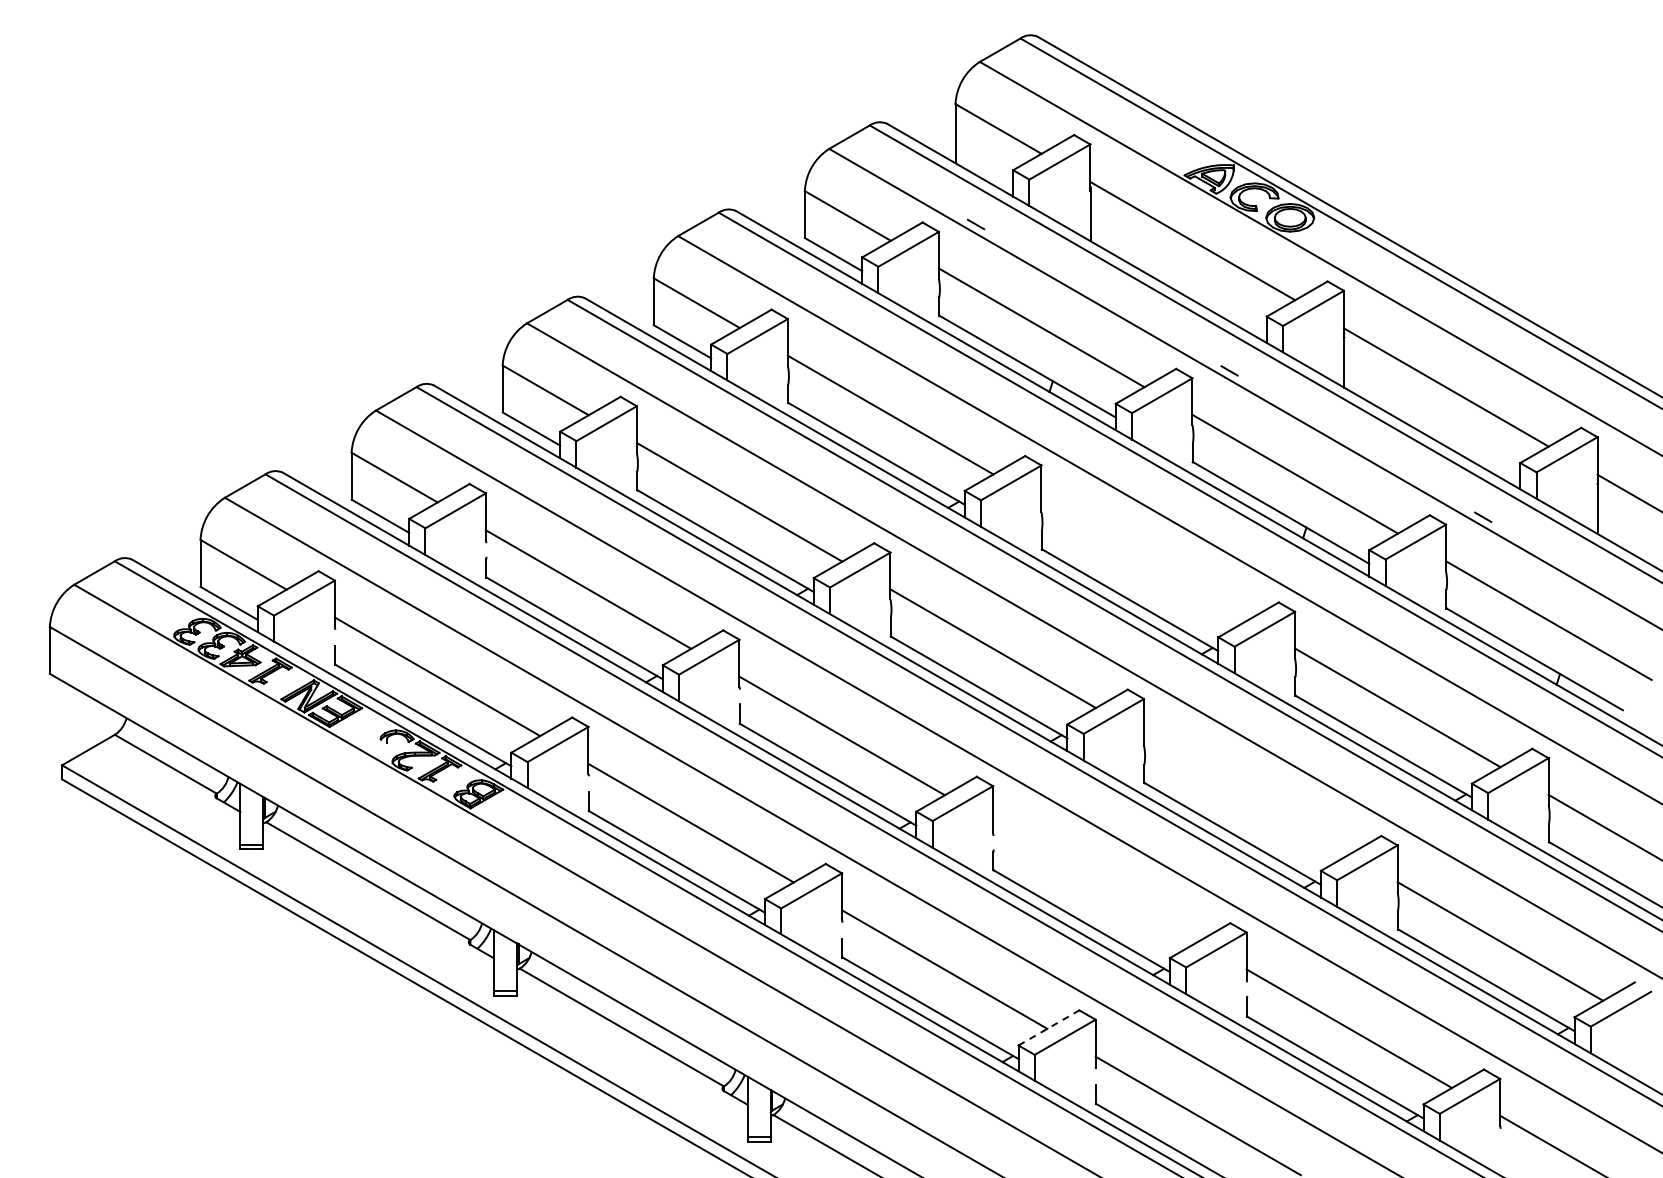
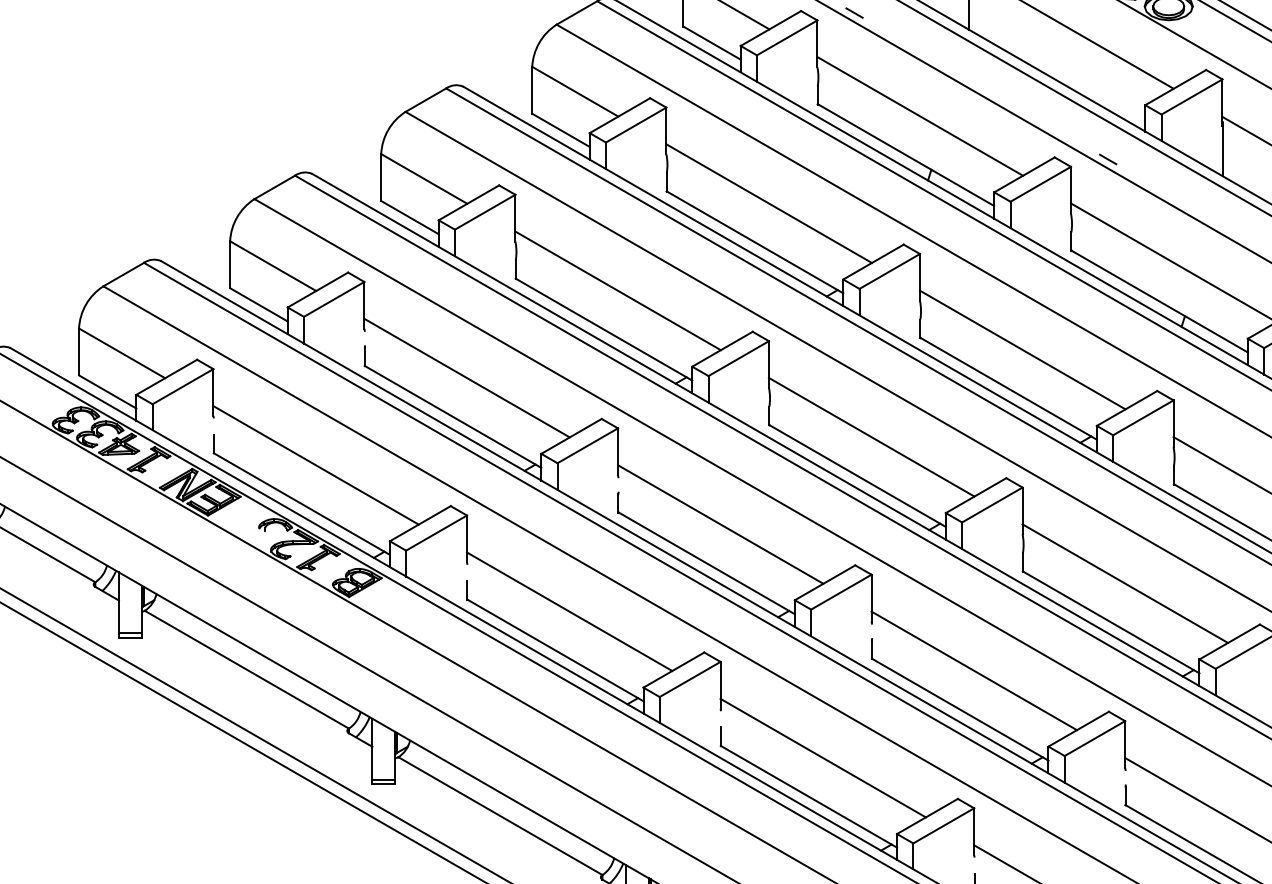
line: (1144, 561) -> (1023, 350), added
line: (1246, 794) -> (1125, 583), added
line: (1095, 882) -> (974, 671), added
line: (1049, 1027) -> (928, 816), dashed -> solid

